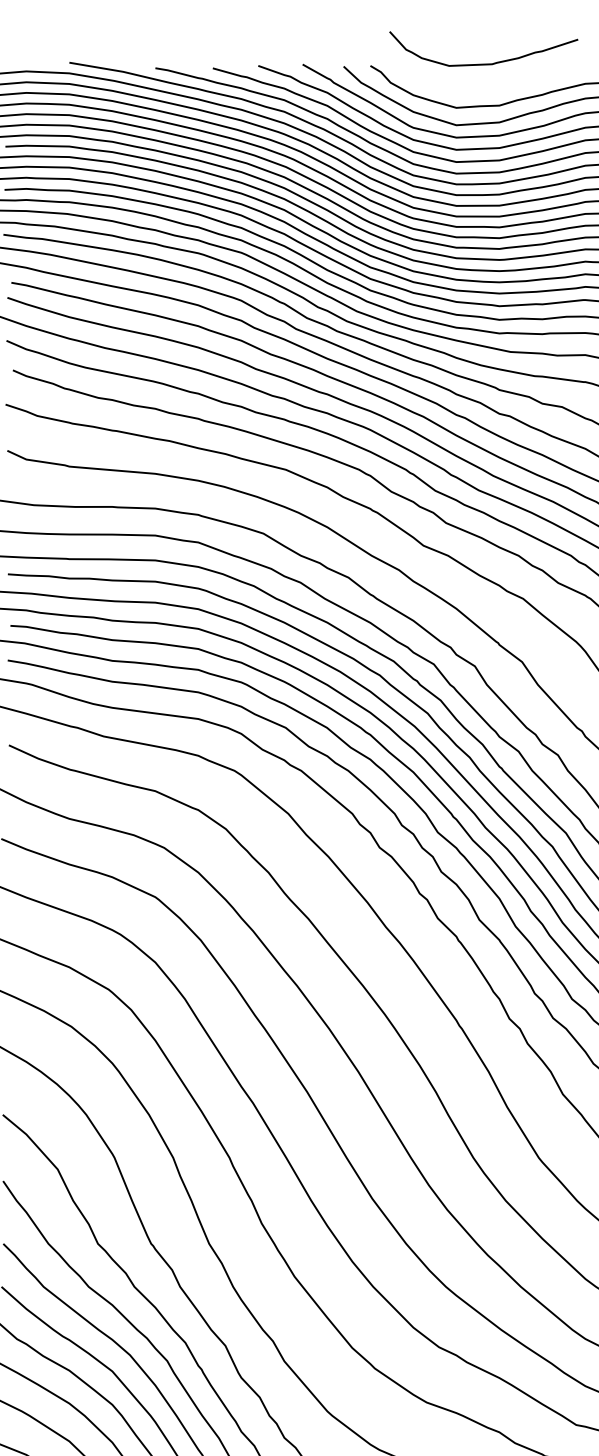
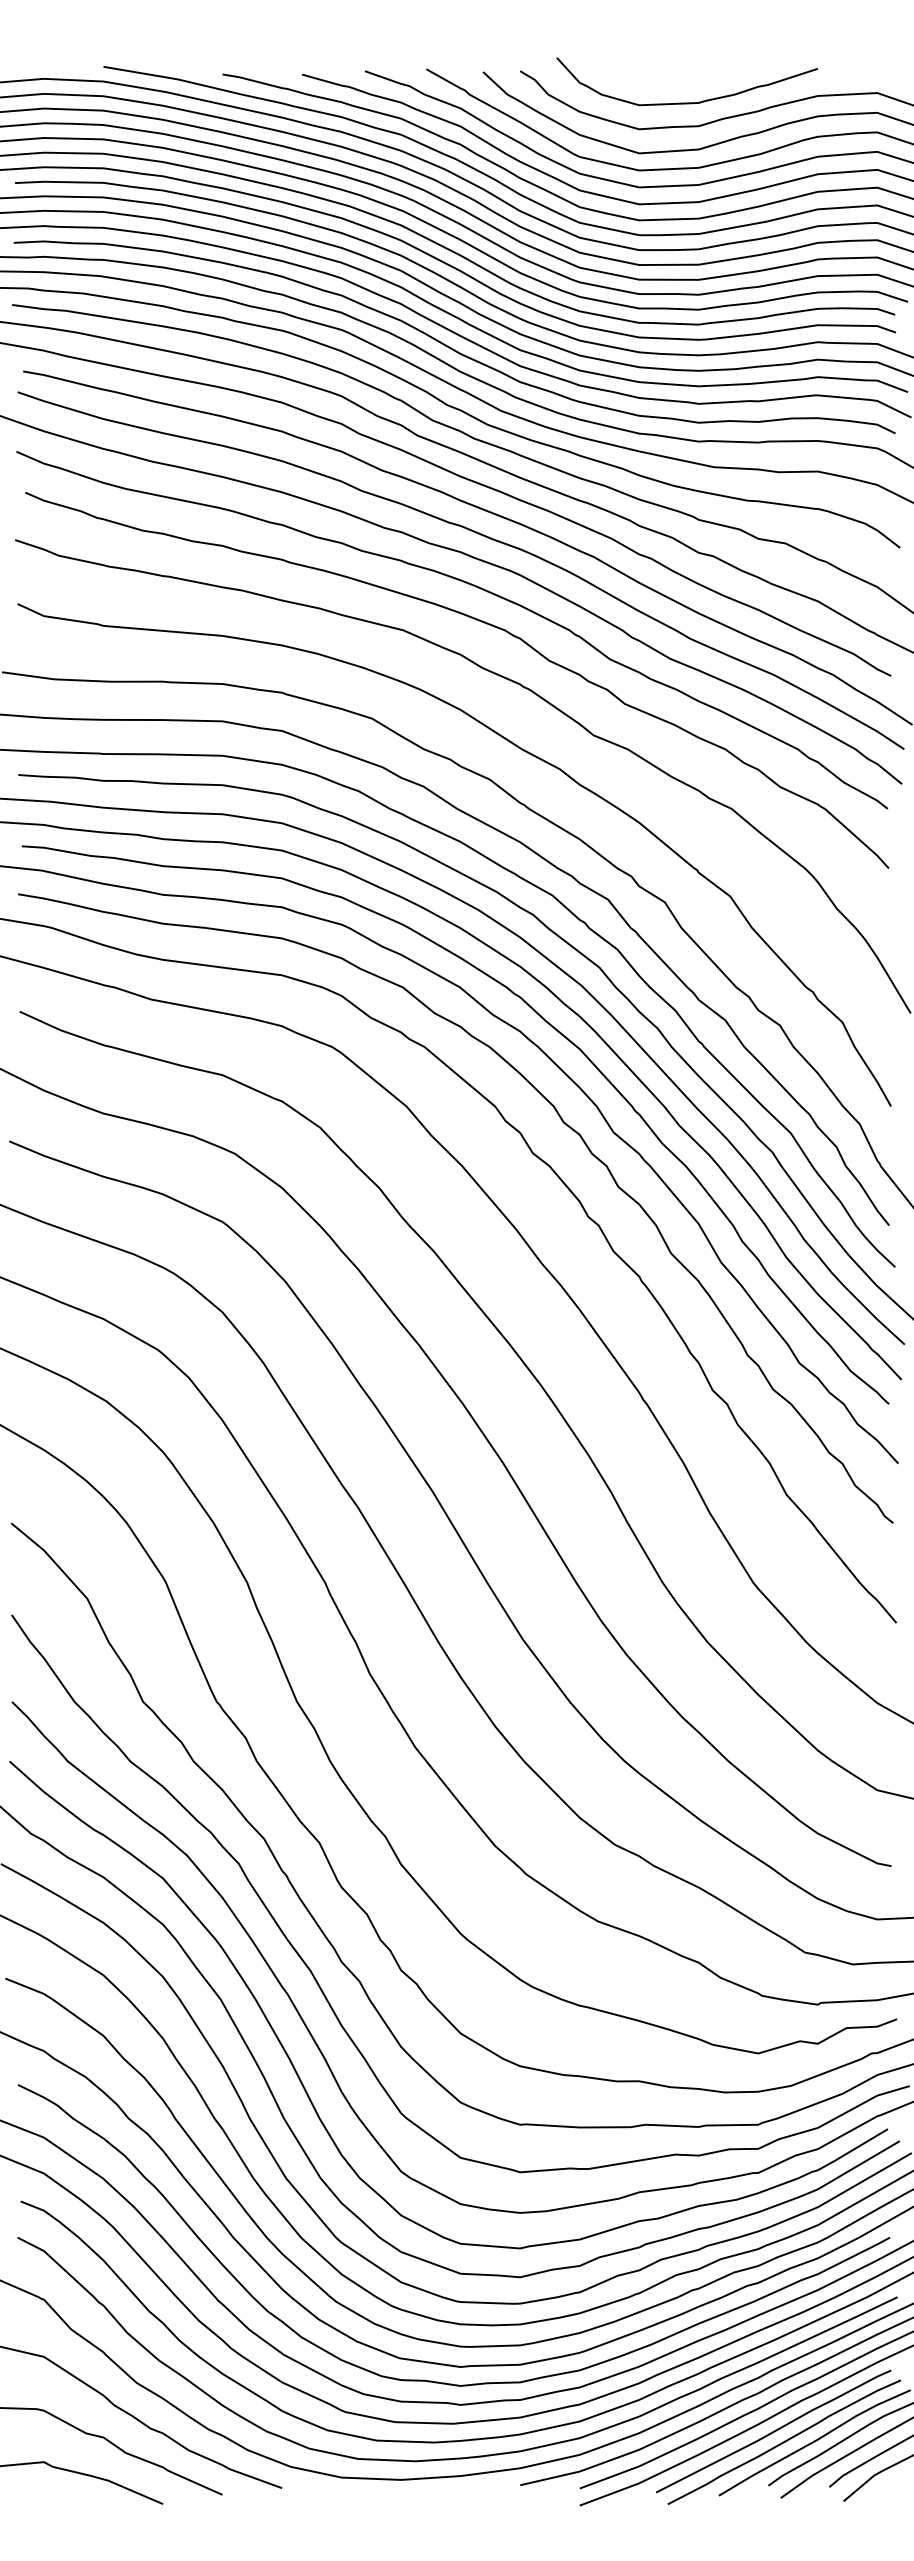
curve: (483, 63) -> (686, 102), moved

